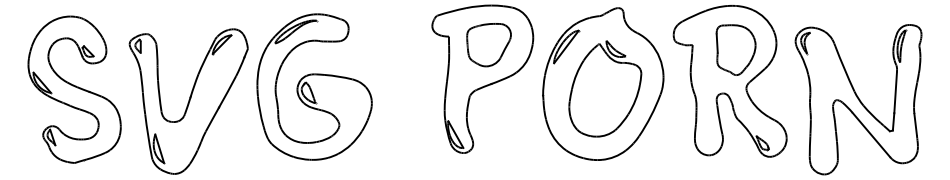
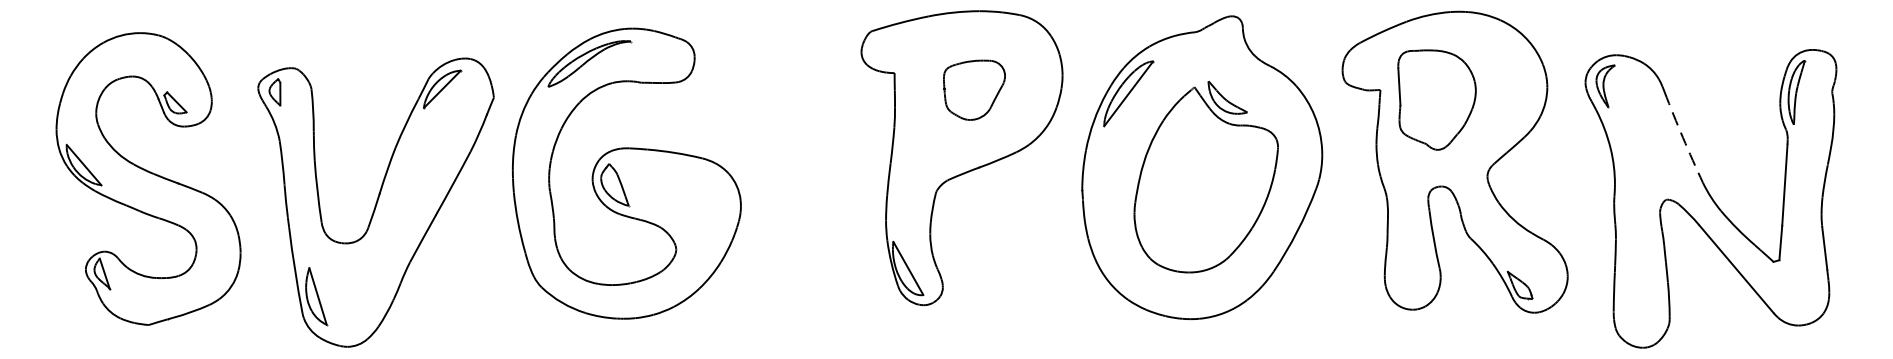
part: (488, 45) -> (973, 90), size x0.7
part: (735, 49) -> (1435, 98), moved
arc: (844, 69) -> (1682, 138), solid -> dashed

